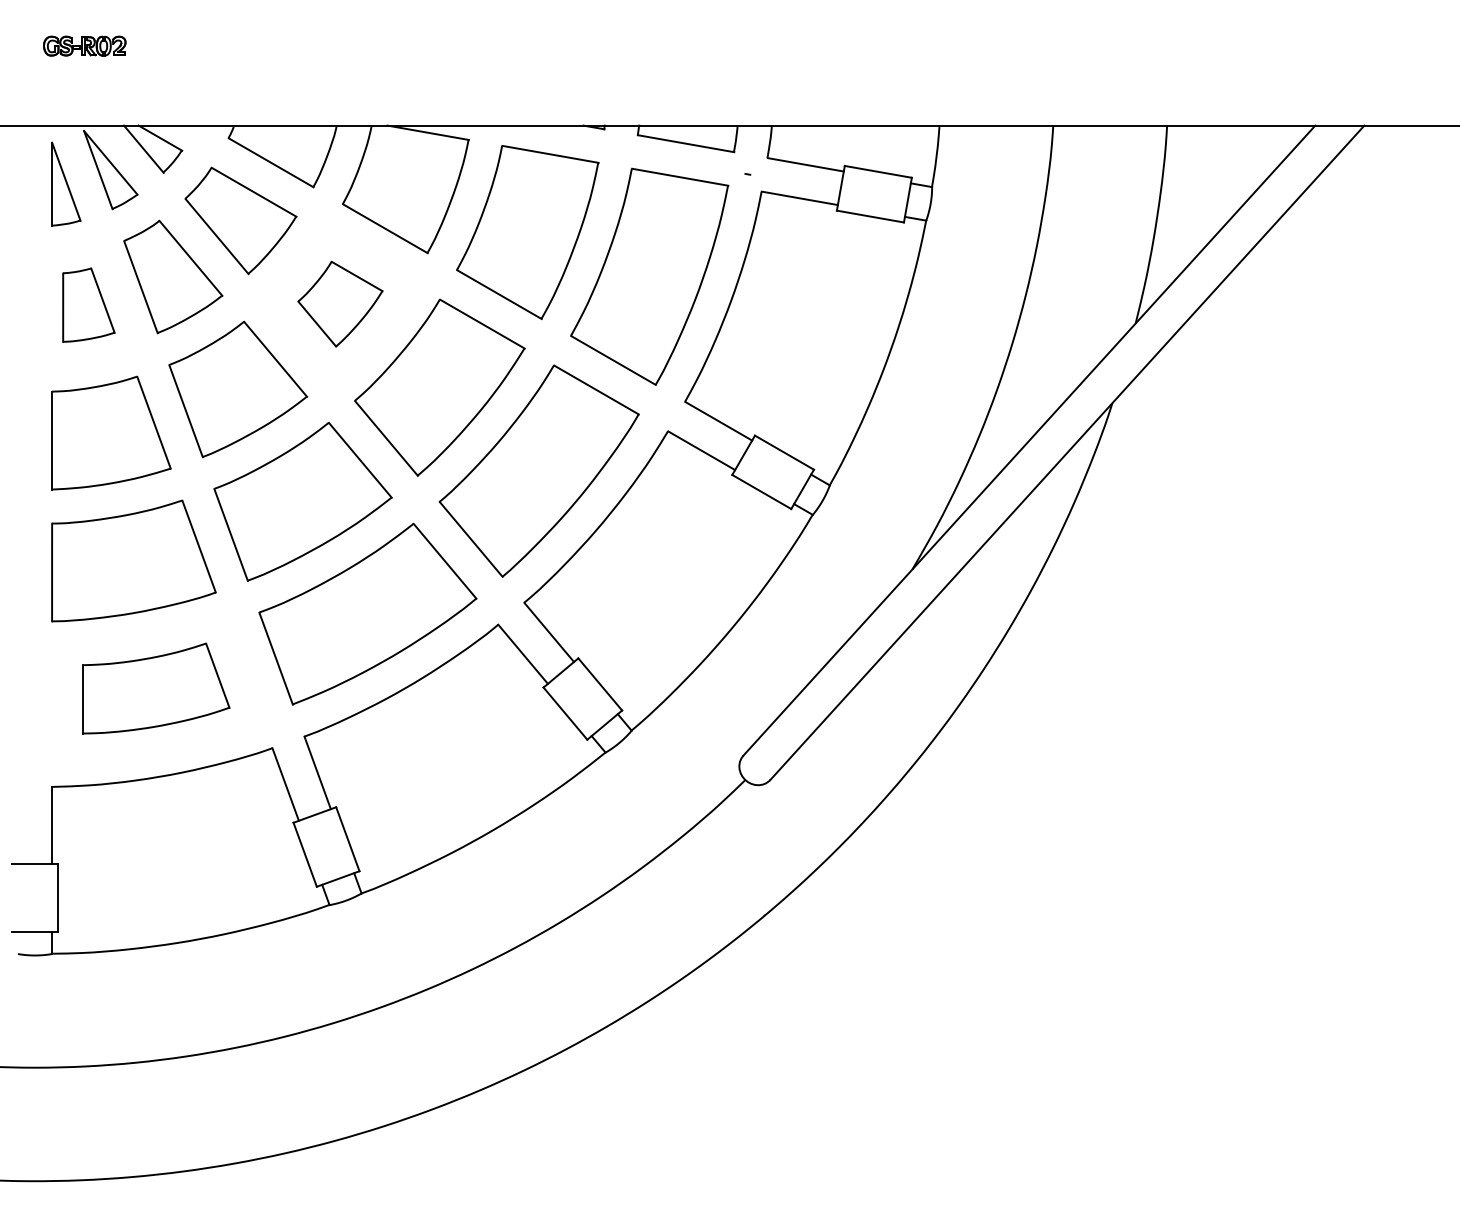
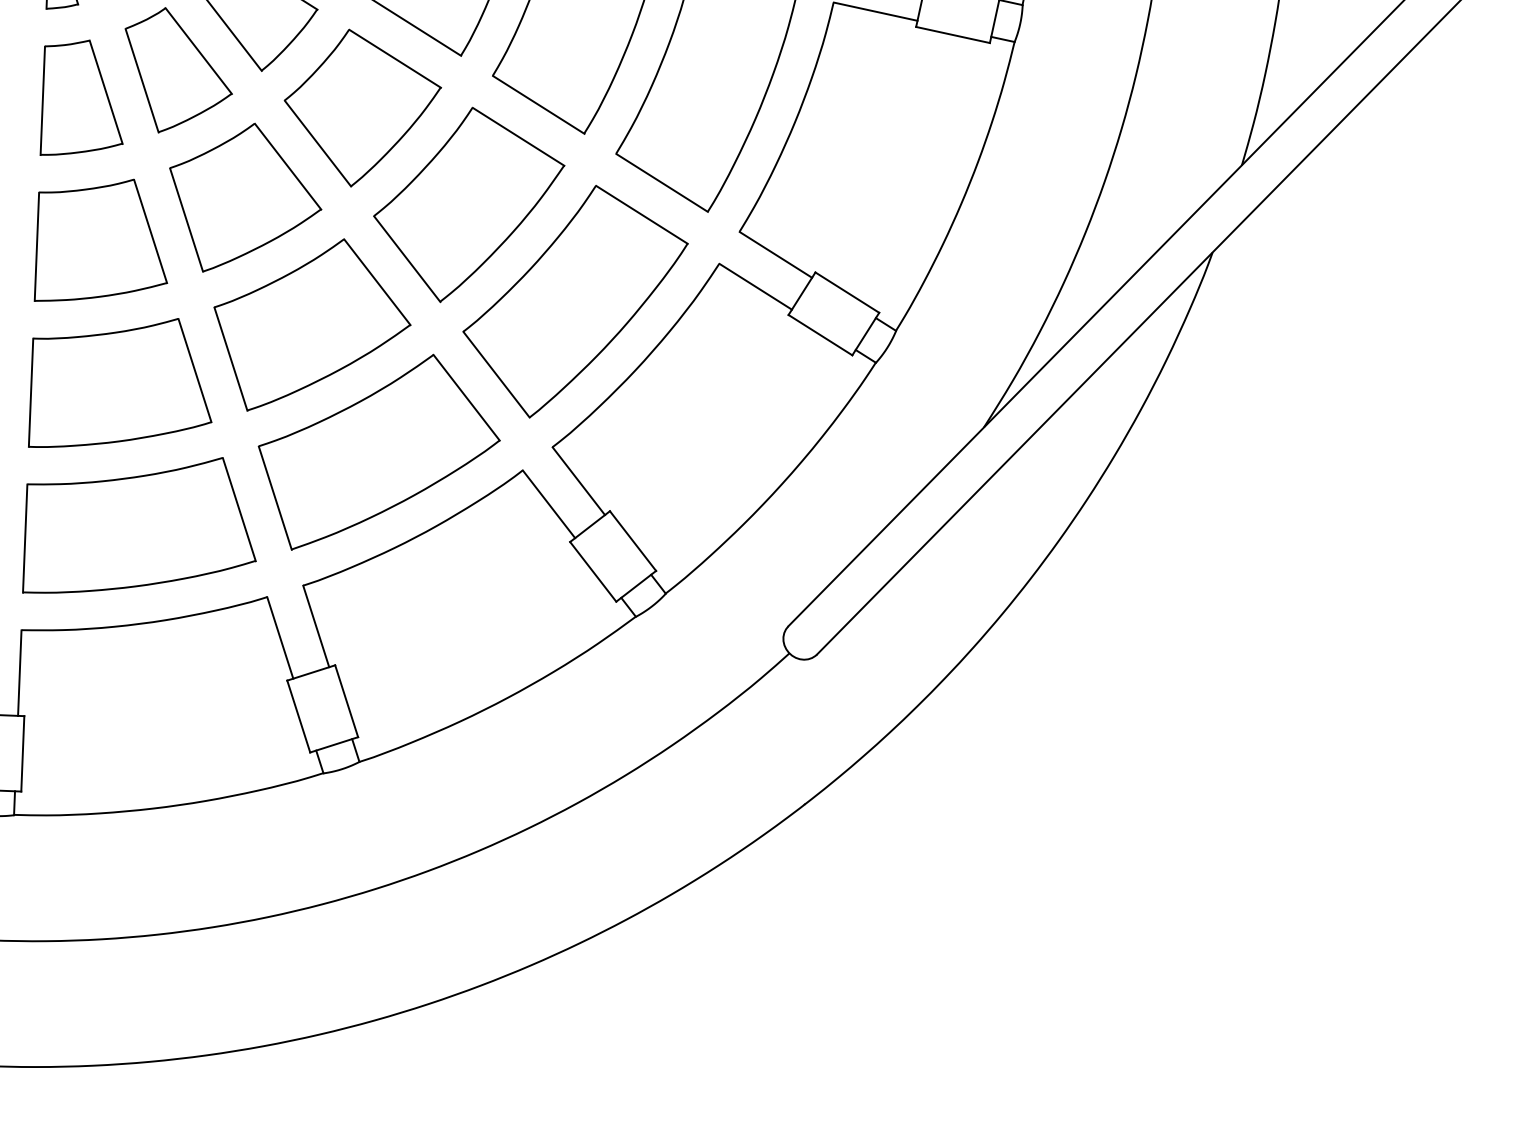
part: (340, 303) -> (362, 107), size x1.67
part: (88, 304) -> (83, 97), size x1.43
part: (156, 688) -> (141, 525), size x1.43

